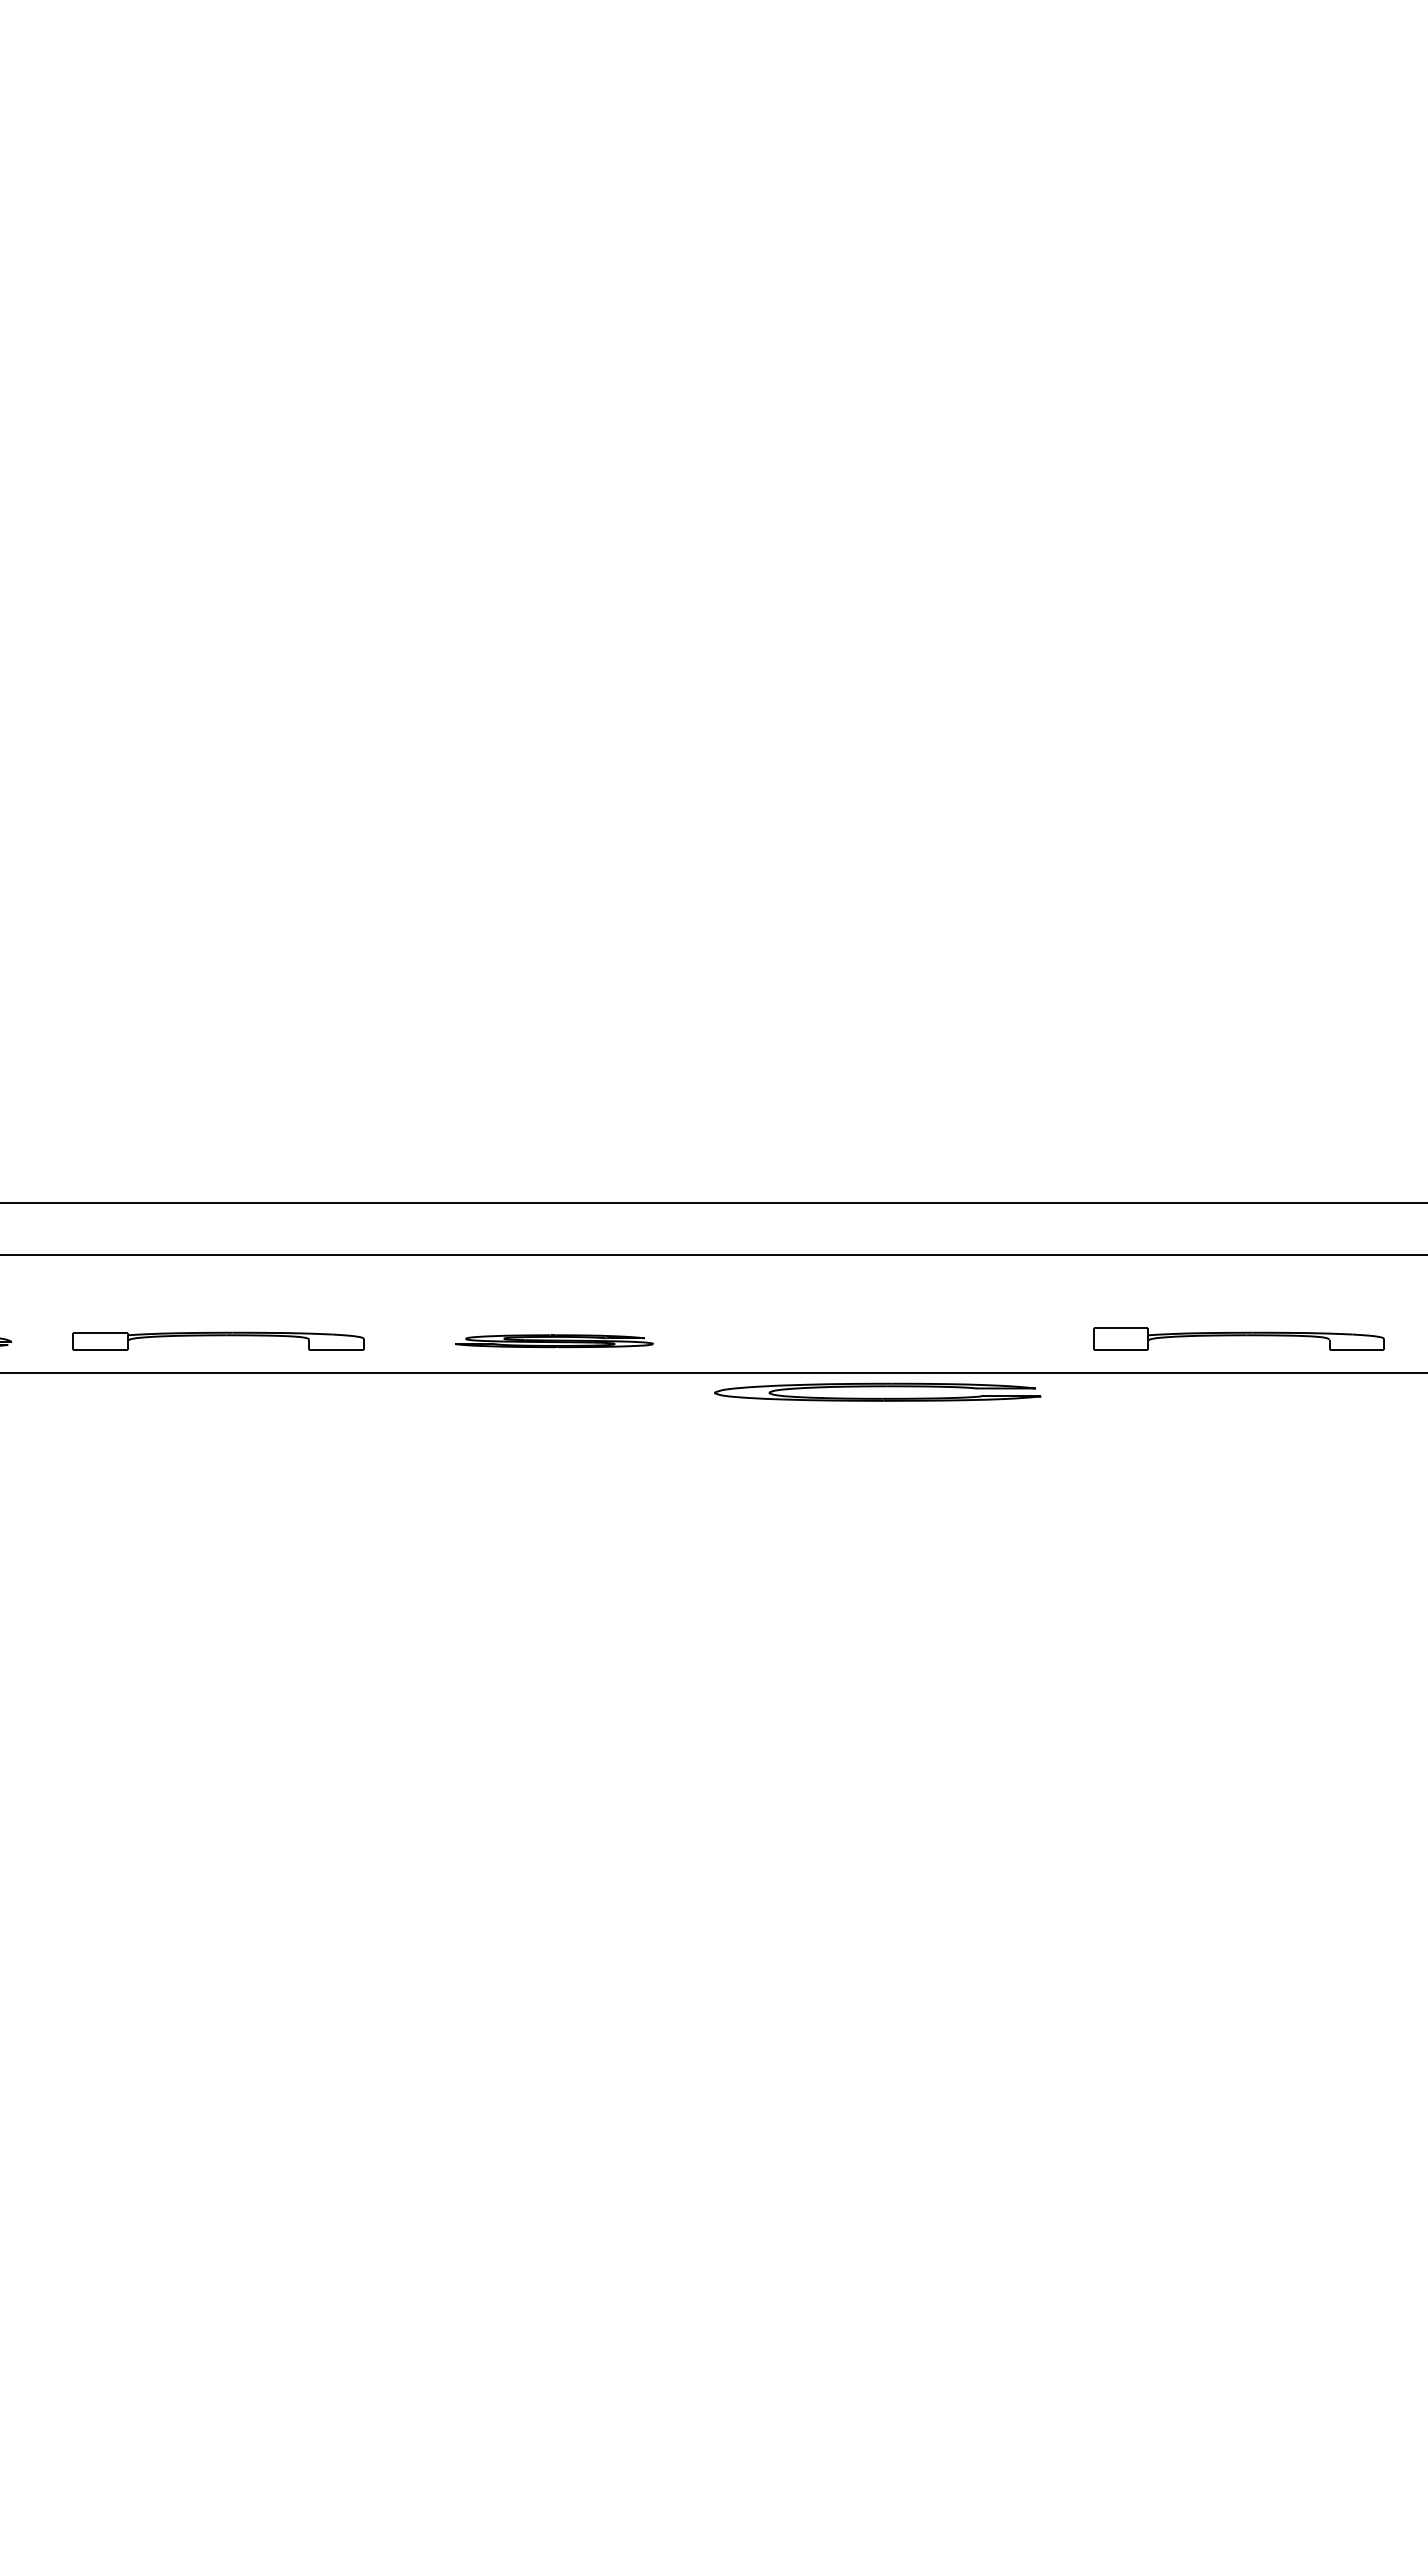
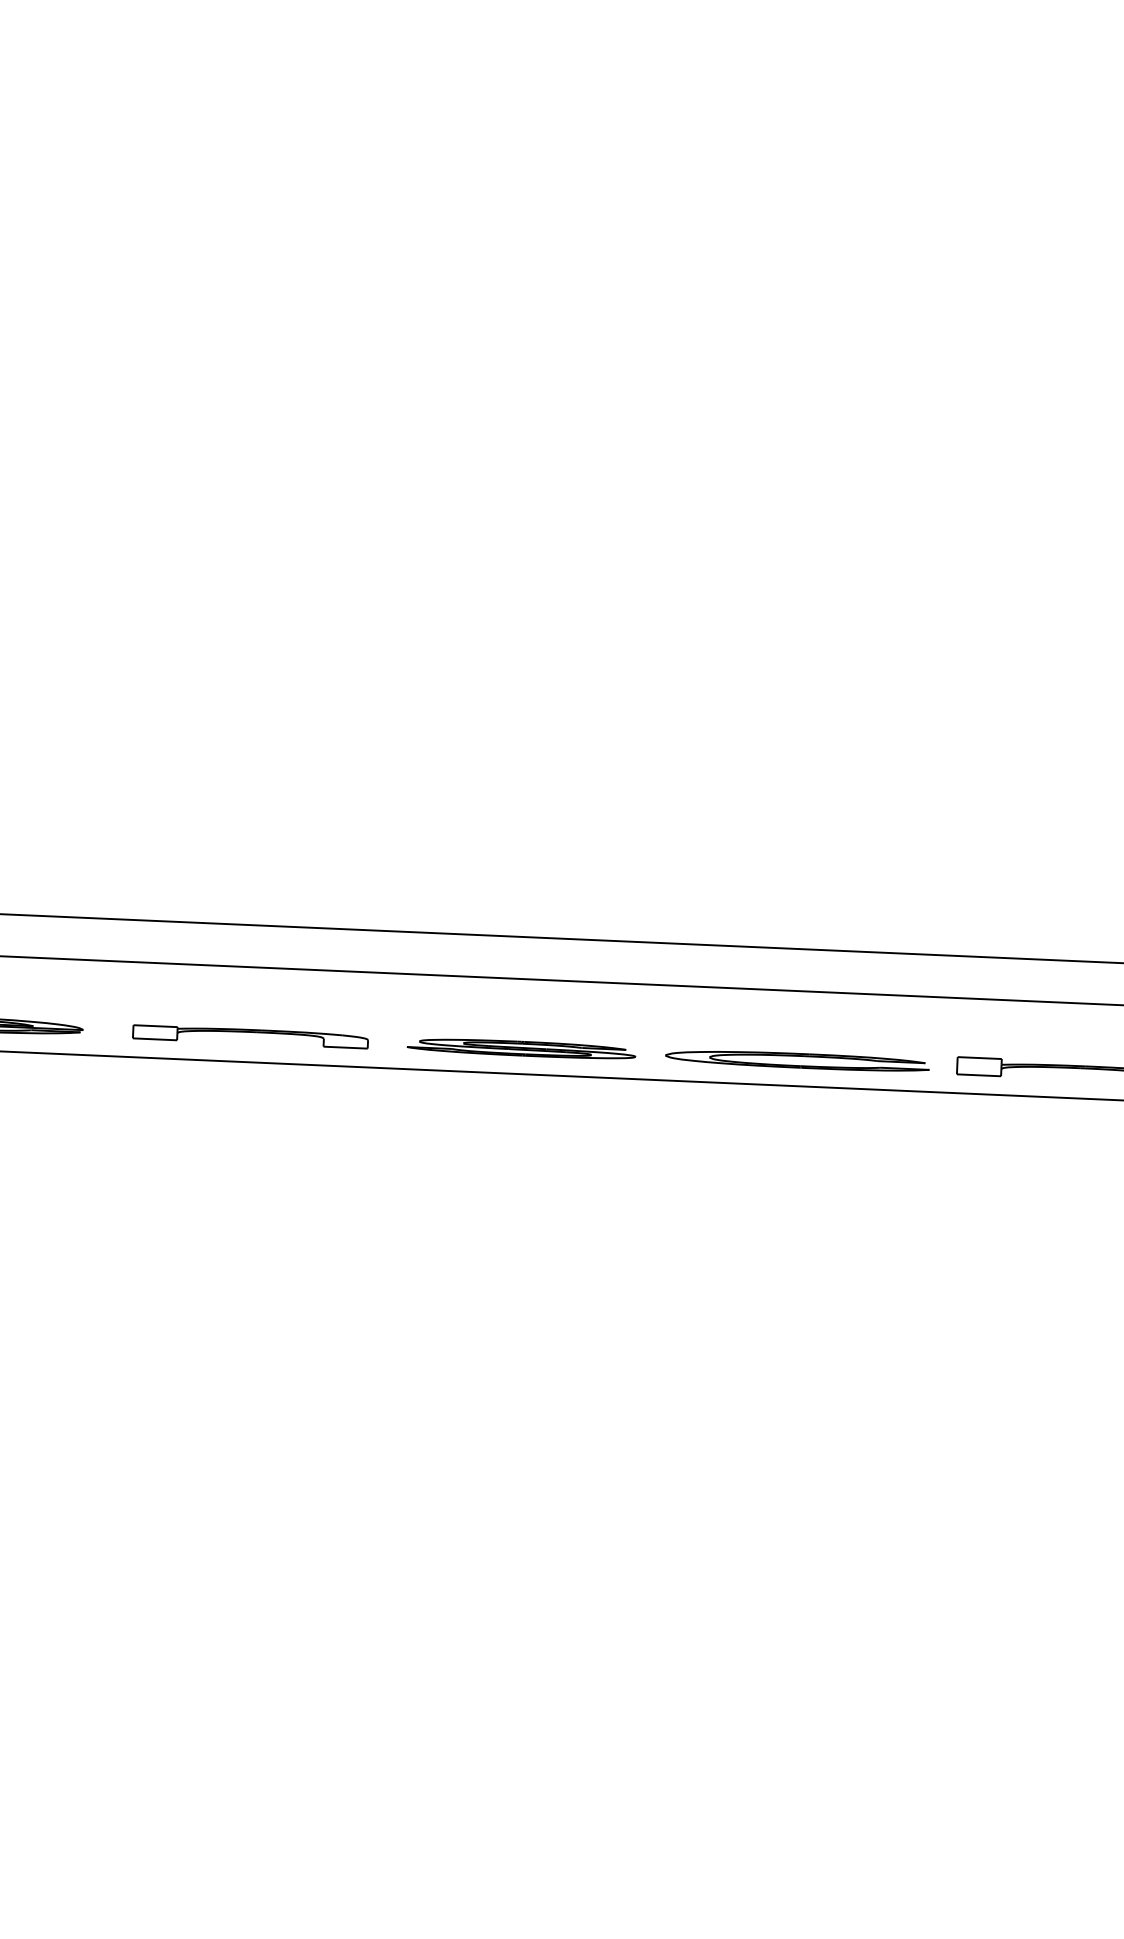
part: (554, 1340) -> (521, 1048), size x1.43
part: (877, 1391) -> (797, 1060), moved

